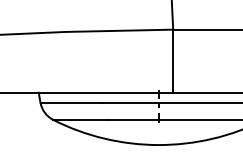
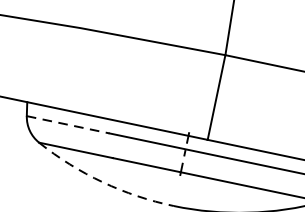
line: (71, 102) -> (68, 124), solid -> dashed
arc: (104, 138) -> (102, 181), solid -> dashed

